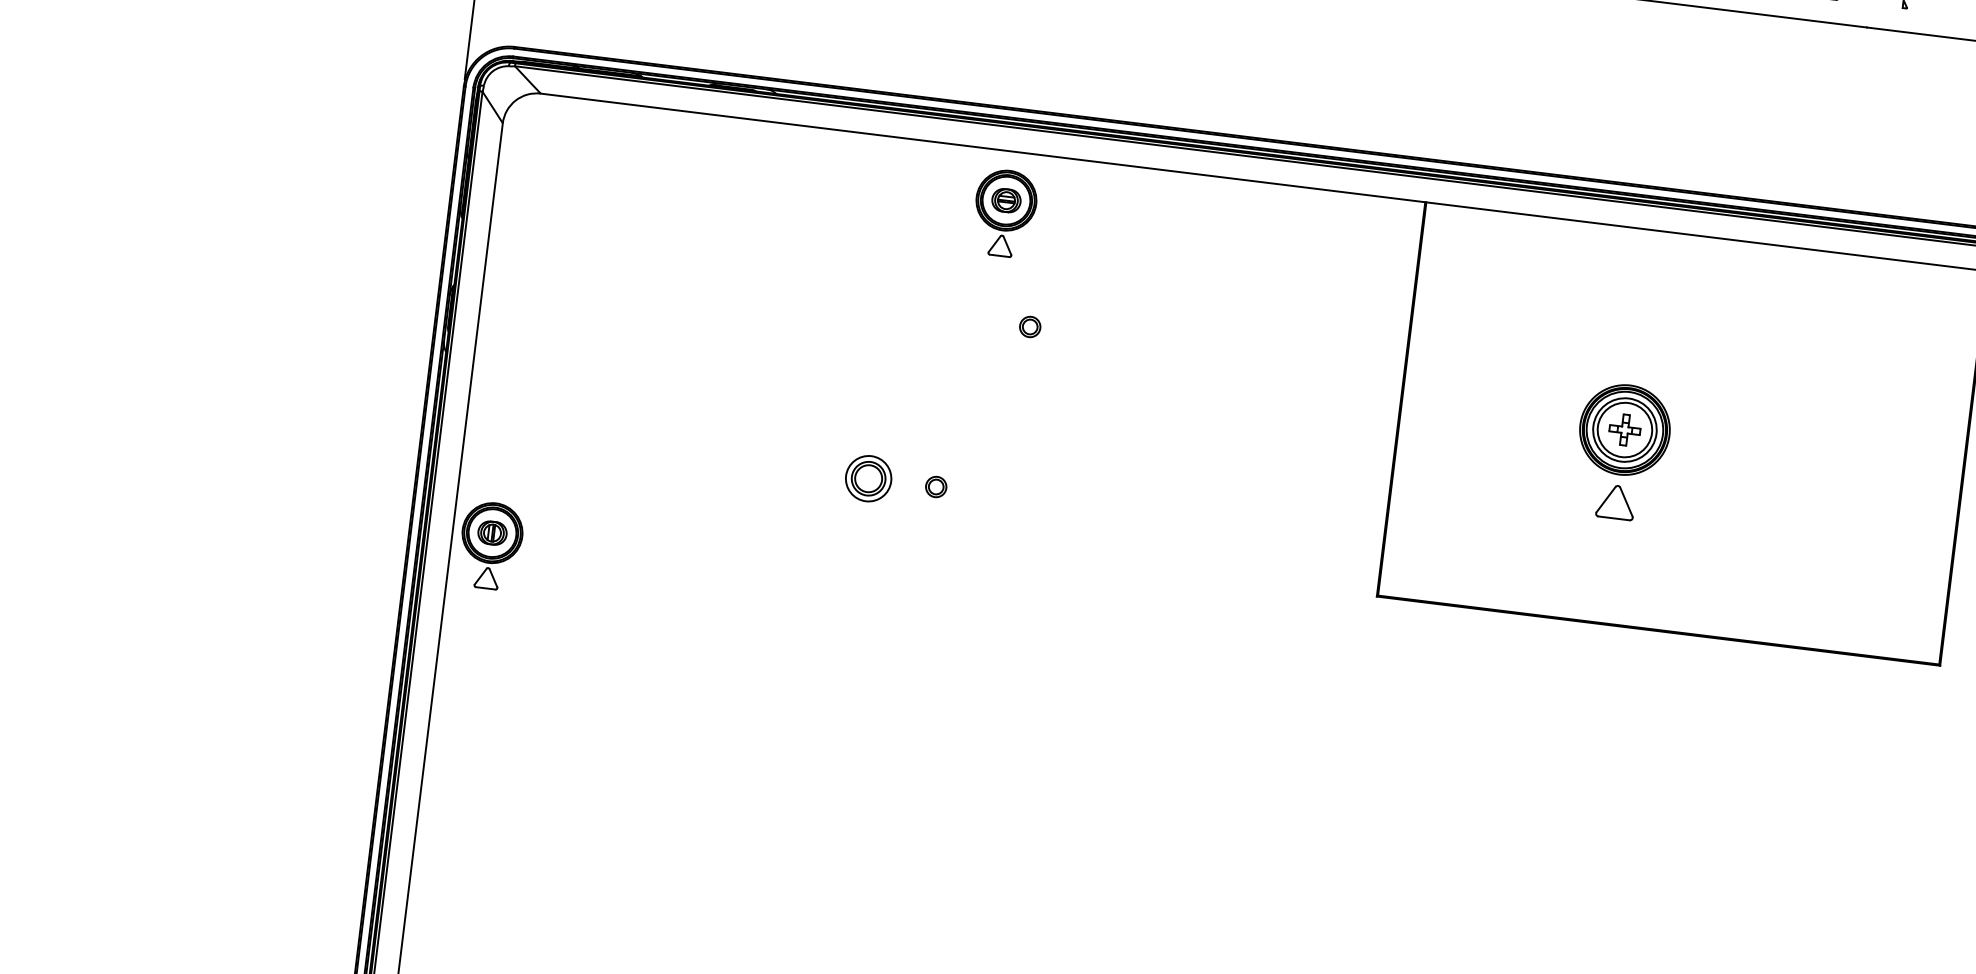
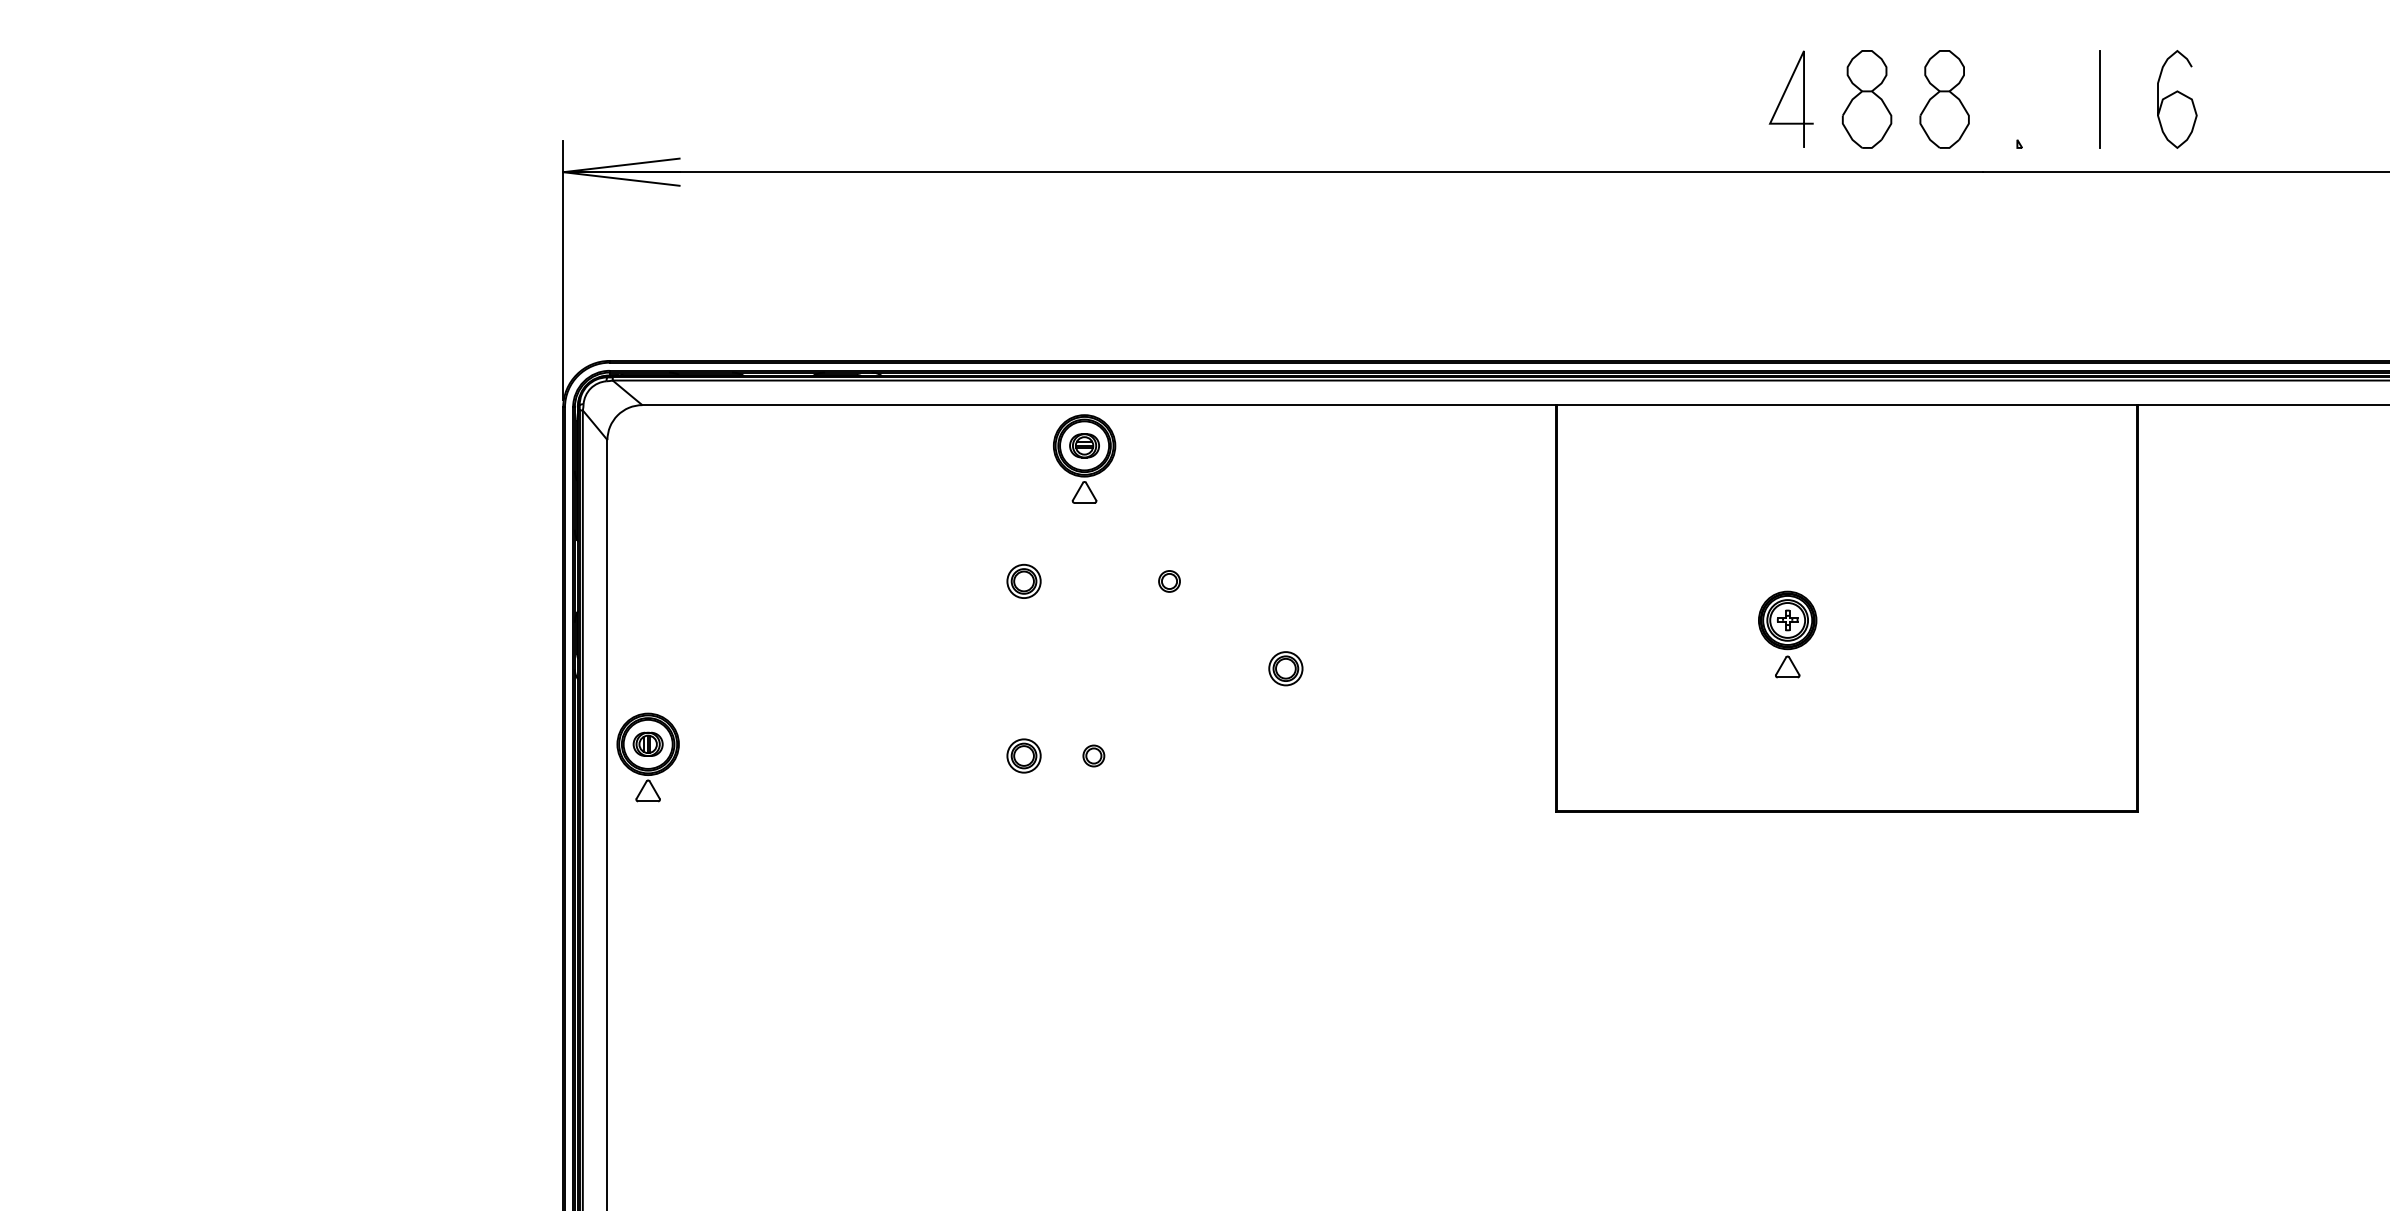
part: (1004, 212) -> (1084, 458), moved
part: (888, 308) -> (1023, 580), added
part: (1132, 425) -> (1285, 668), added
part: (1622, 451) -> (1787, 634), size x0.62
part: (868, 478) -> (1023, 755), size x0.71
part: (490, 545) -> (647, 757), moved

